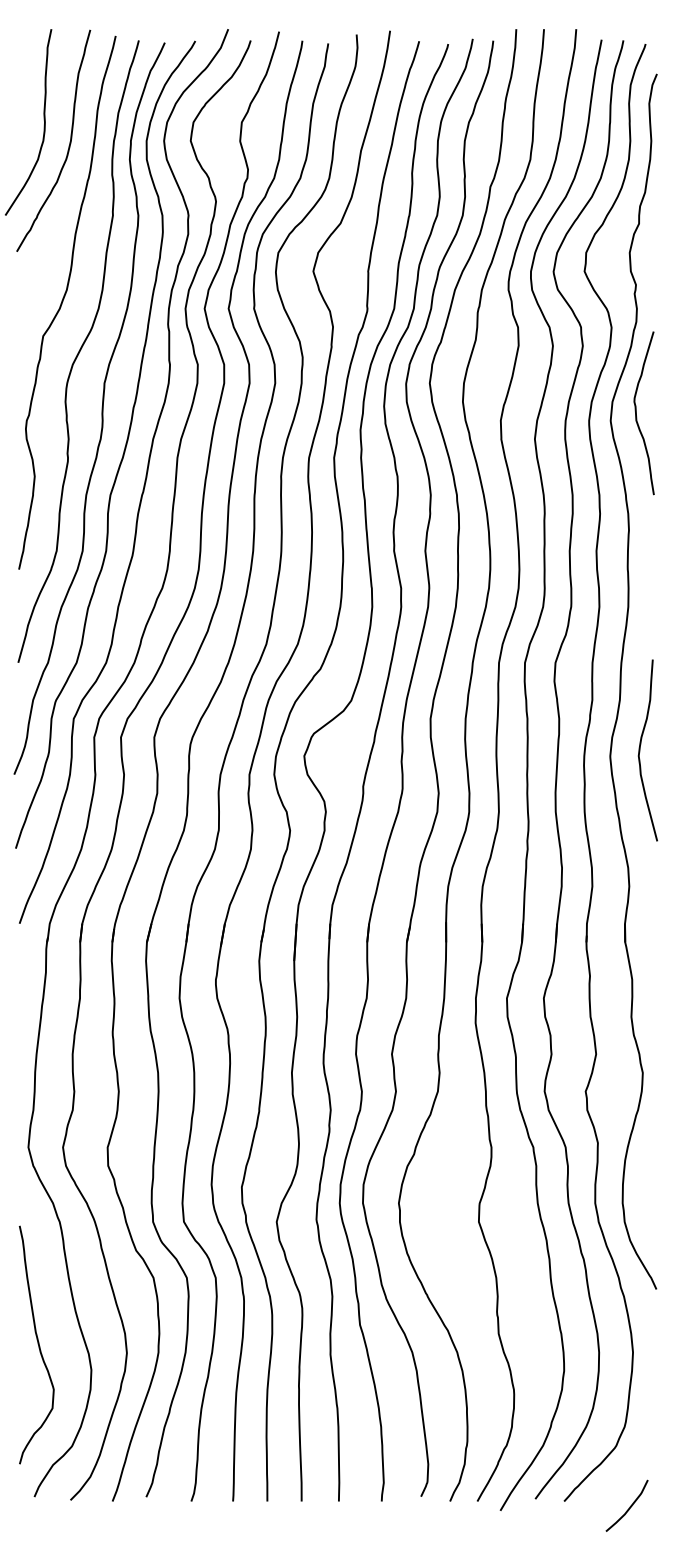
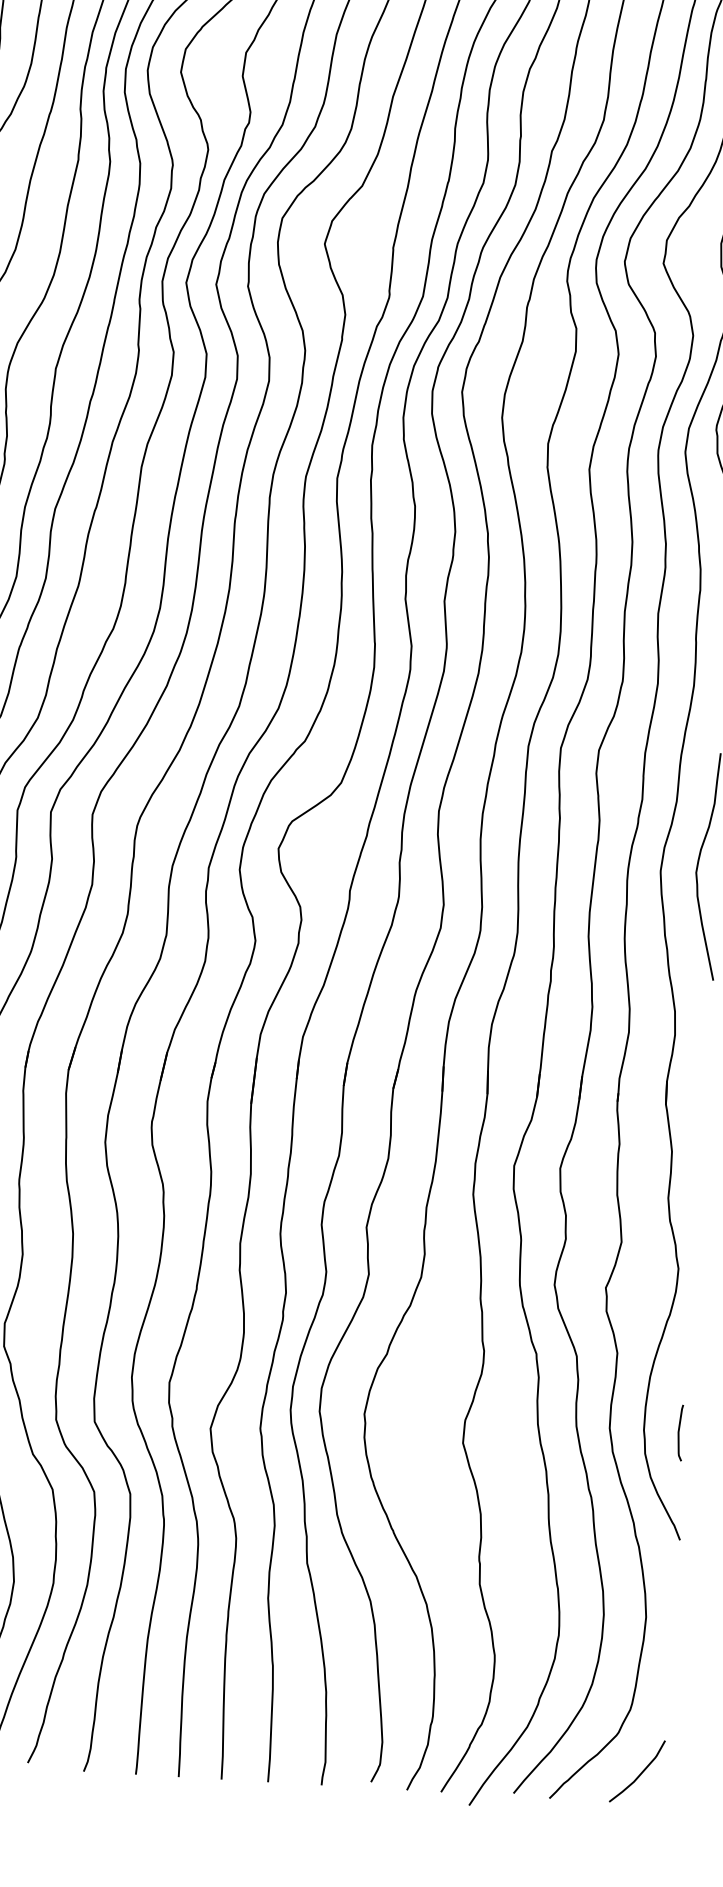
curve: (651, 1203) -> (679, 1432), added
curve: (629, 1506) -> (640, 1772), moved

